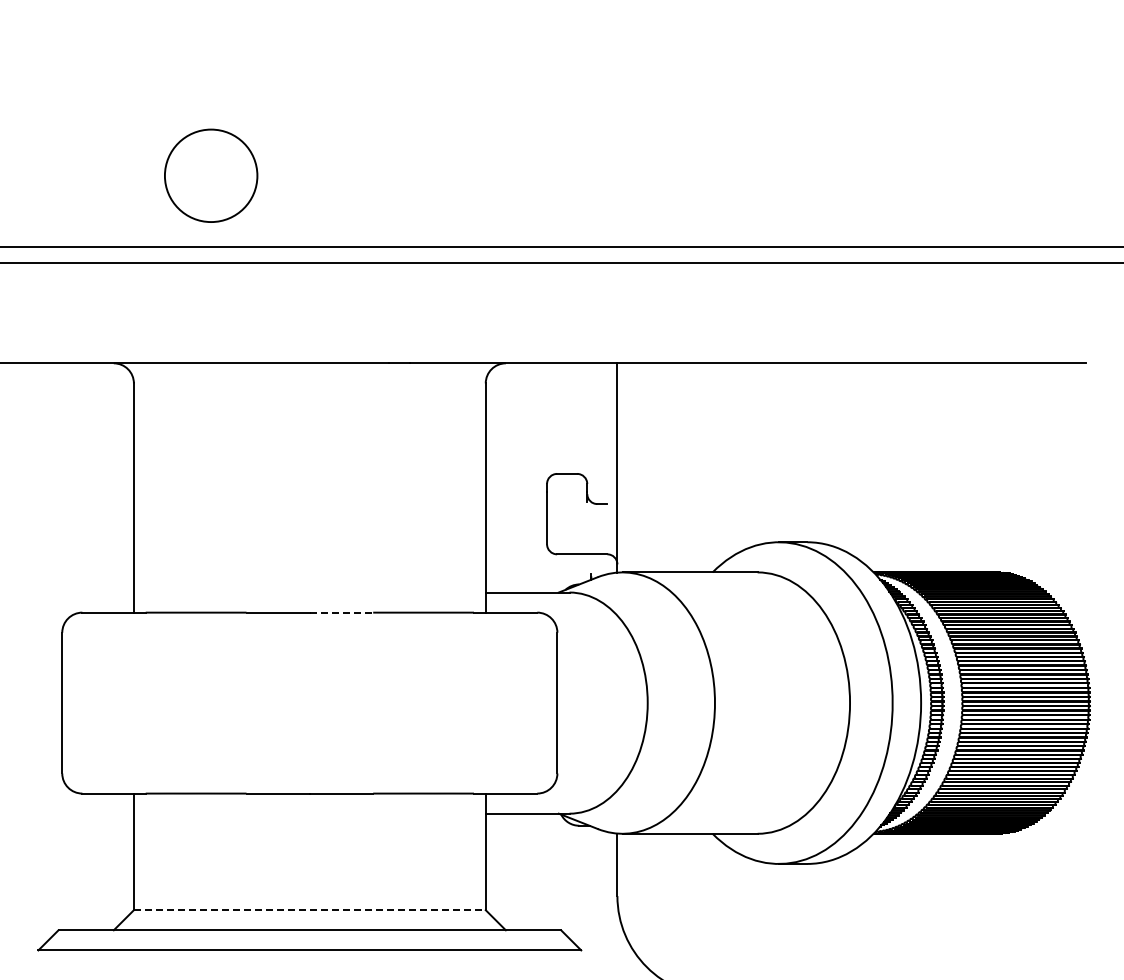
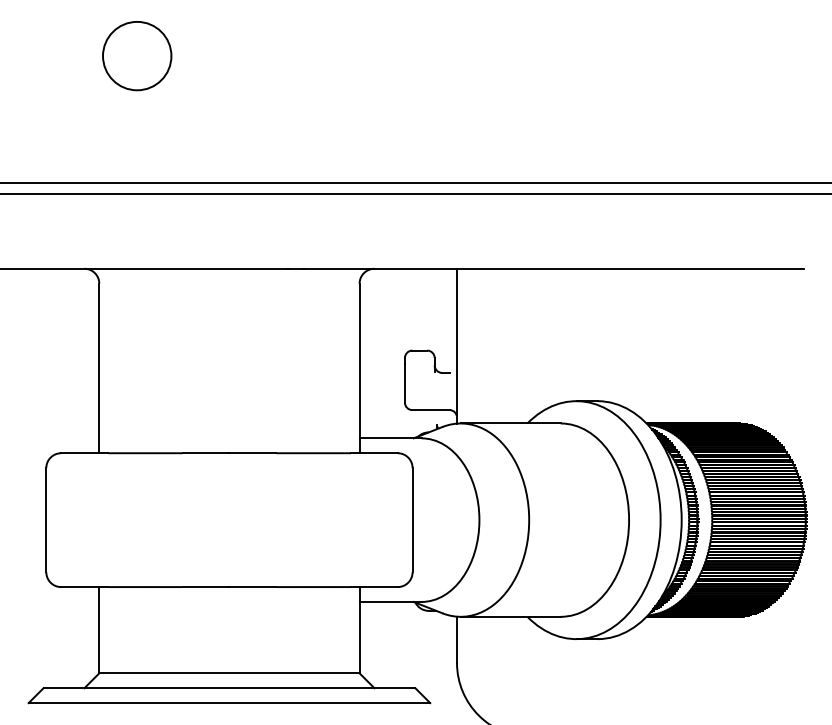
circle: (211, 175) -> (137, 55), moved
line: (341, 612) -> (252, 453), dashed -> solid
line: (309, 910) -> (229, 673), dashed -> solid

